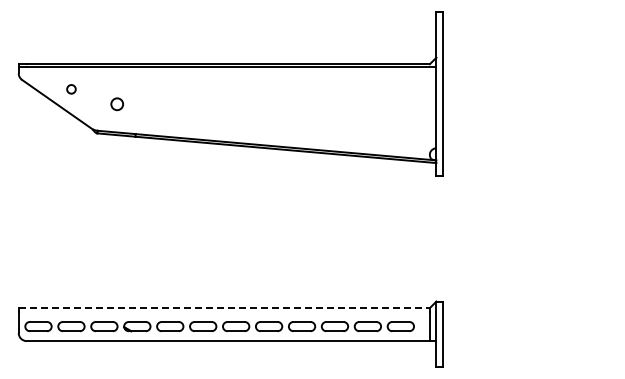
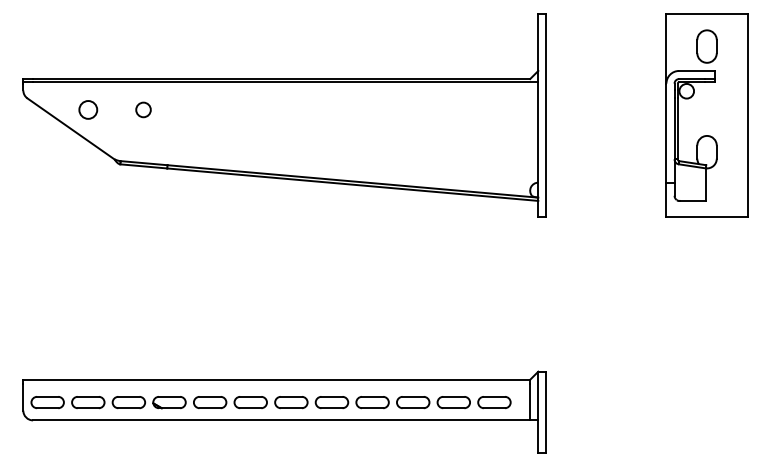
circle: (71, 89) -> (88, 110), size x1.67
part: (572, 93) -> (706, 115), added
circle: (116, 104) -> (142, 110), moved
line: (224, 308) -> (277, 380), dashed -> solid

